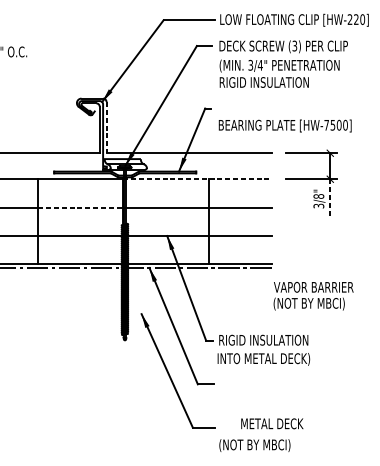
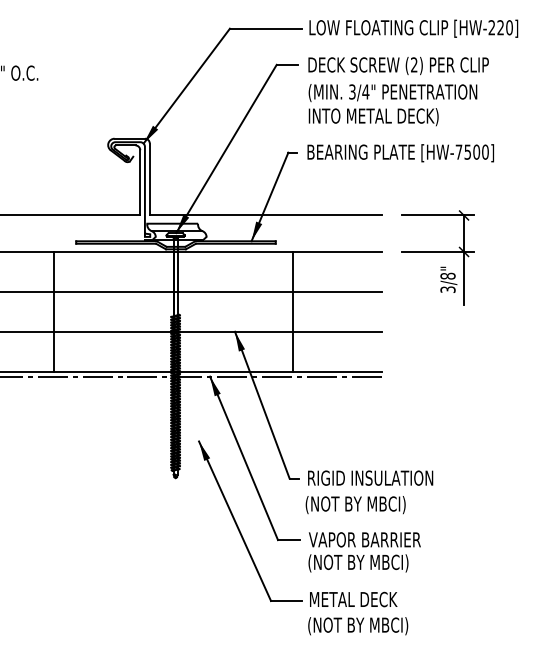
text: (295, 45) -> (414, 64), (3) -> (2)
text: (266, 83) -> (374, 117), RIGID INSULATION -> INTO METAL DECK)
text: (285, 126) -> (400, 153), moved
line: (106, 127) -> (149, 179), dashed -> solid
line: (198, 178) -> (278, 251), dashed -> solid
line: (330, 198) -> (464, 278), dashed -> solid
line: (80, 207) -> (113, 291), dashed -> solid
text: (313, 296) -> (364, 552), moved
text: (263, 359) -> (370, 505), INTO METAL DECK) -> (NOT BY MBCI)
text: (272, 423) -> (353, 599), moved

